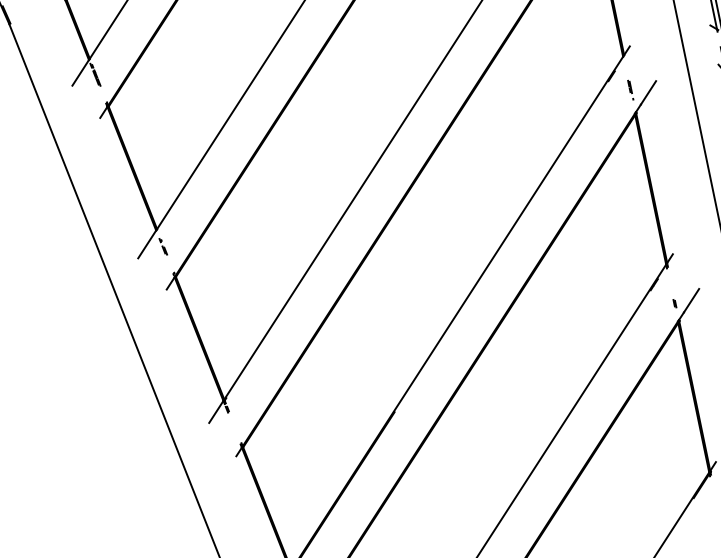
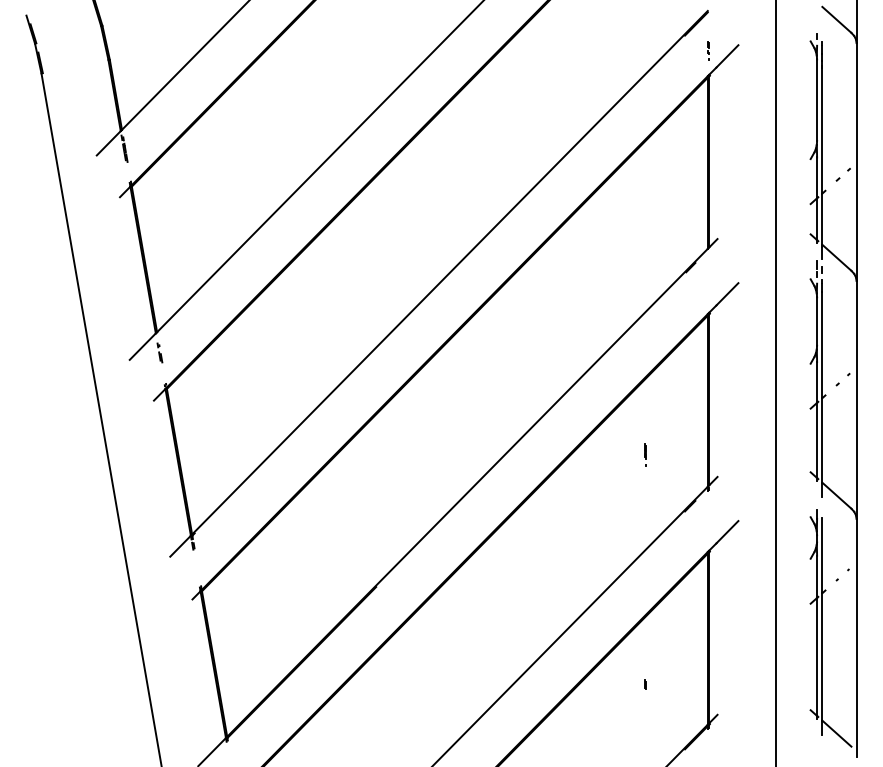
line: (630, 89) -> (645, 454), moved
part: (674, 303) -> (645, 684), moved

